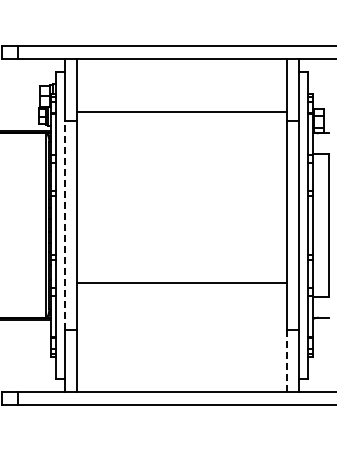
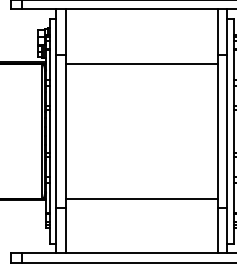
line: (181, 111) -> (141, 63), moved
line: (64, 225) -> (56, 131), dashed -> solid
line: (181, 283) -> (141, 199), moved
line: (286, 361) -> (218, 230), dashed -> solid

